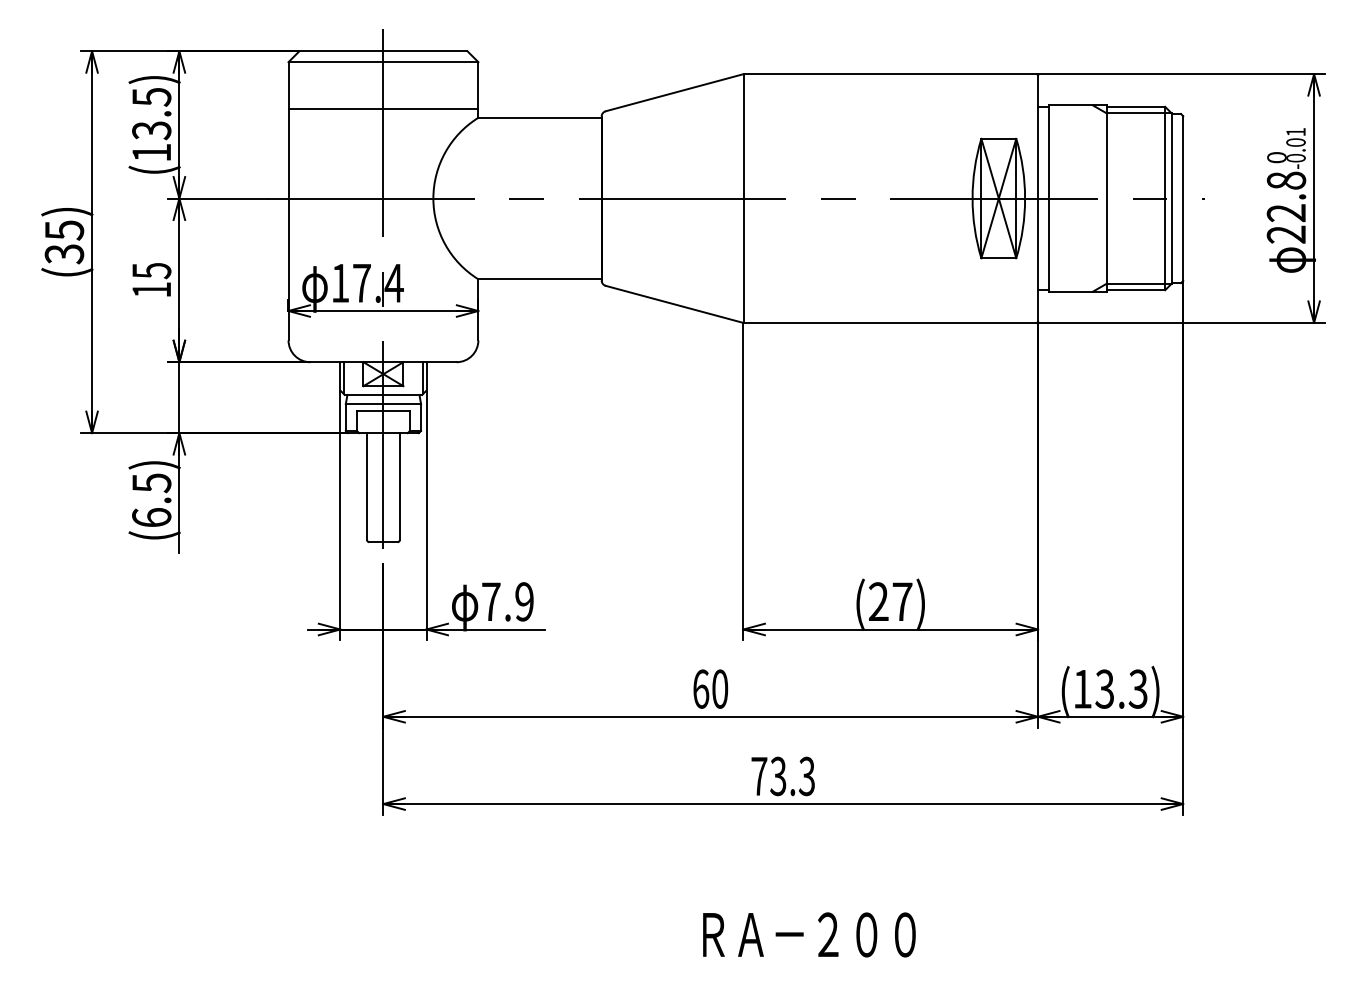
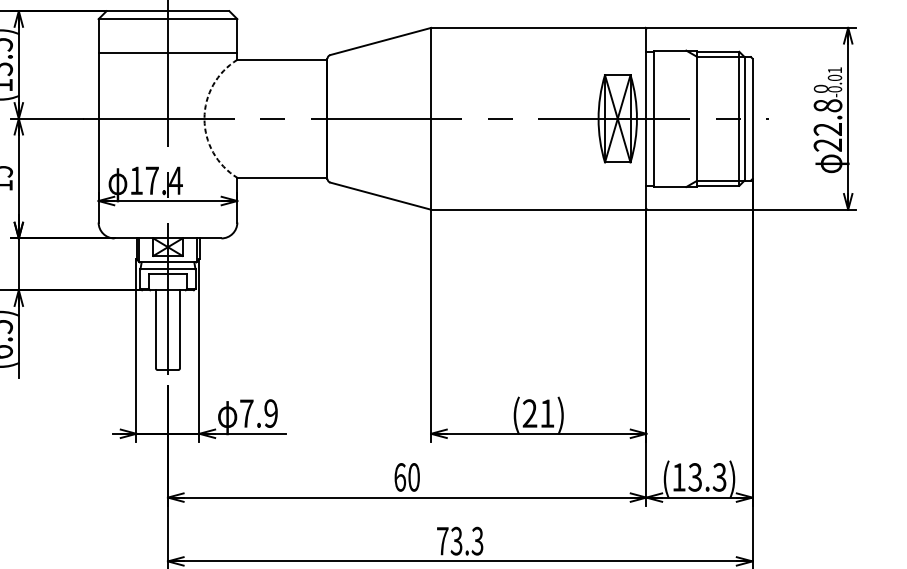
arc: (433, 198) -> (204, 118), solid -> dashed
text: (902, 601) -> (547, 413), (27) -> (21)

